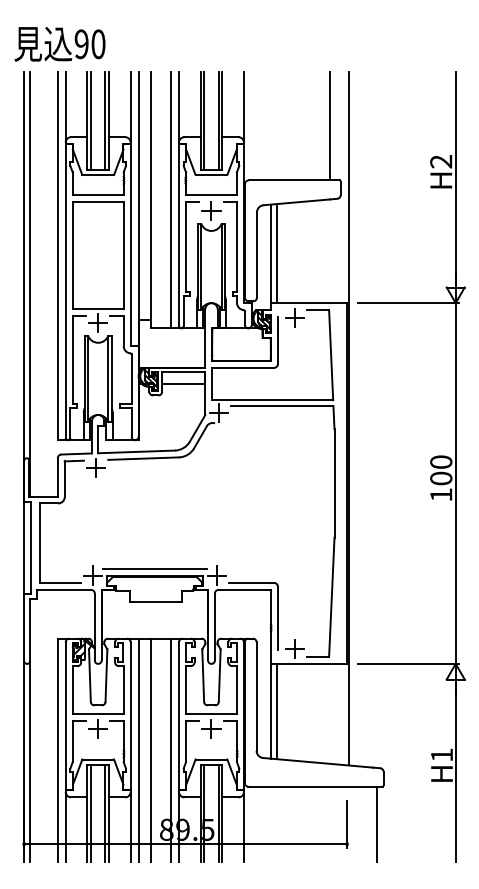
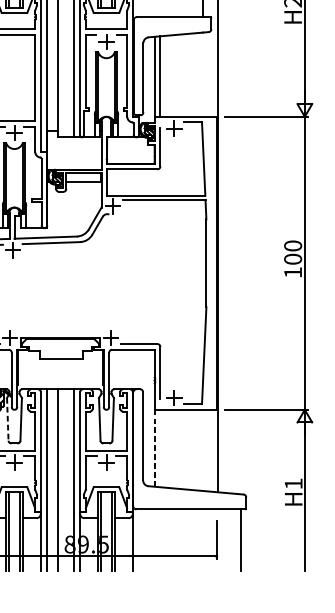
line: (154, 568) -> (60, 332), removed
line: (89, 676) -> (7, 420), solid -> dashed
line: (270, 710) -> (154, 447), solid -> dashed
line: (276, 711) -> (159, 448), removed

